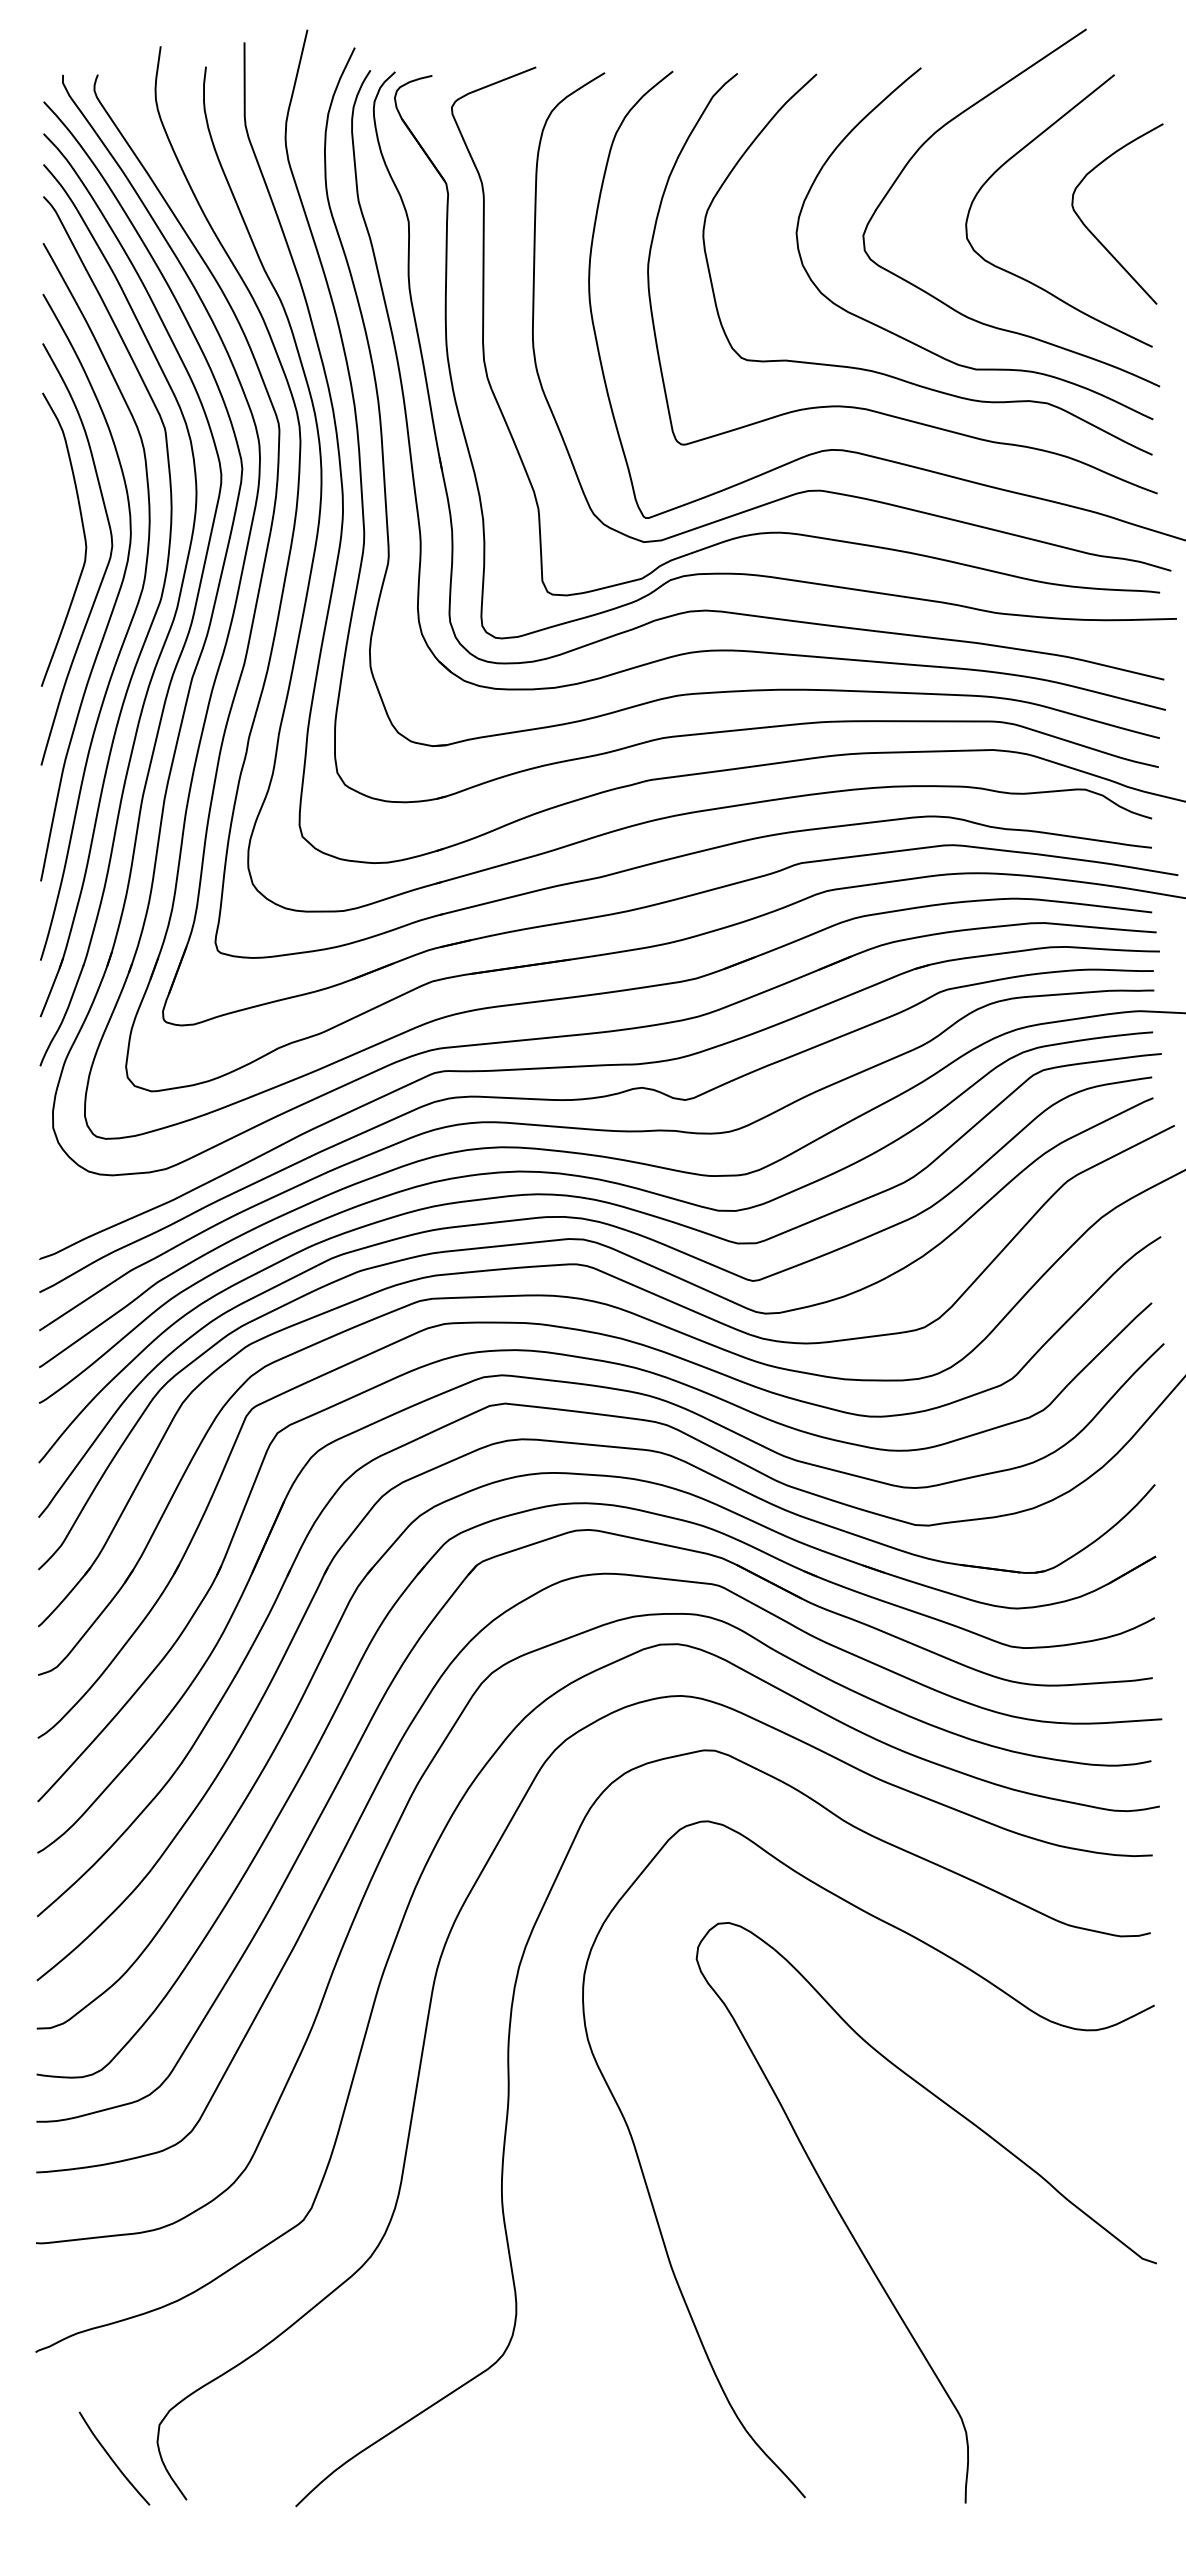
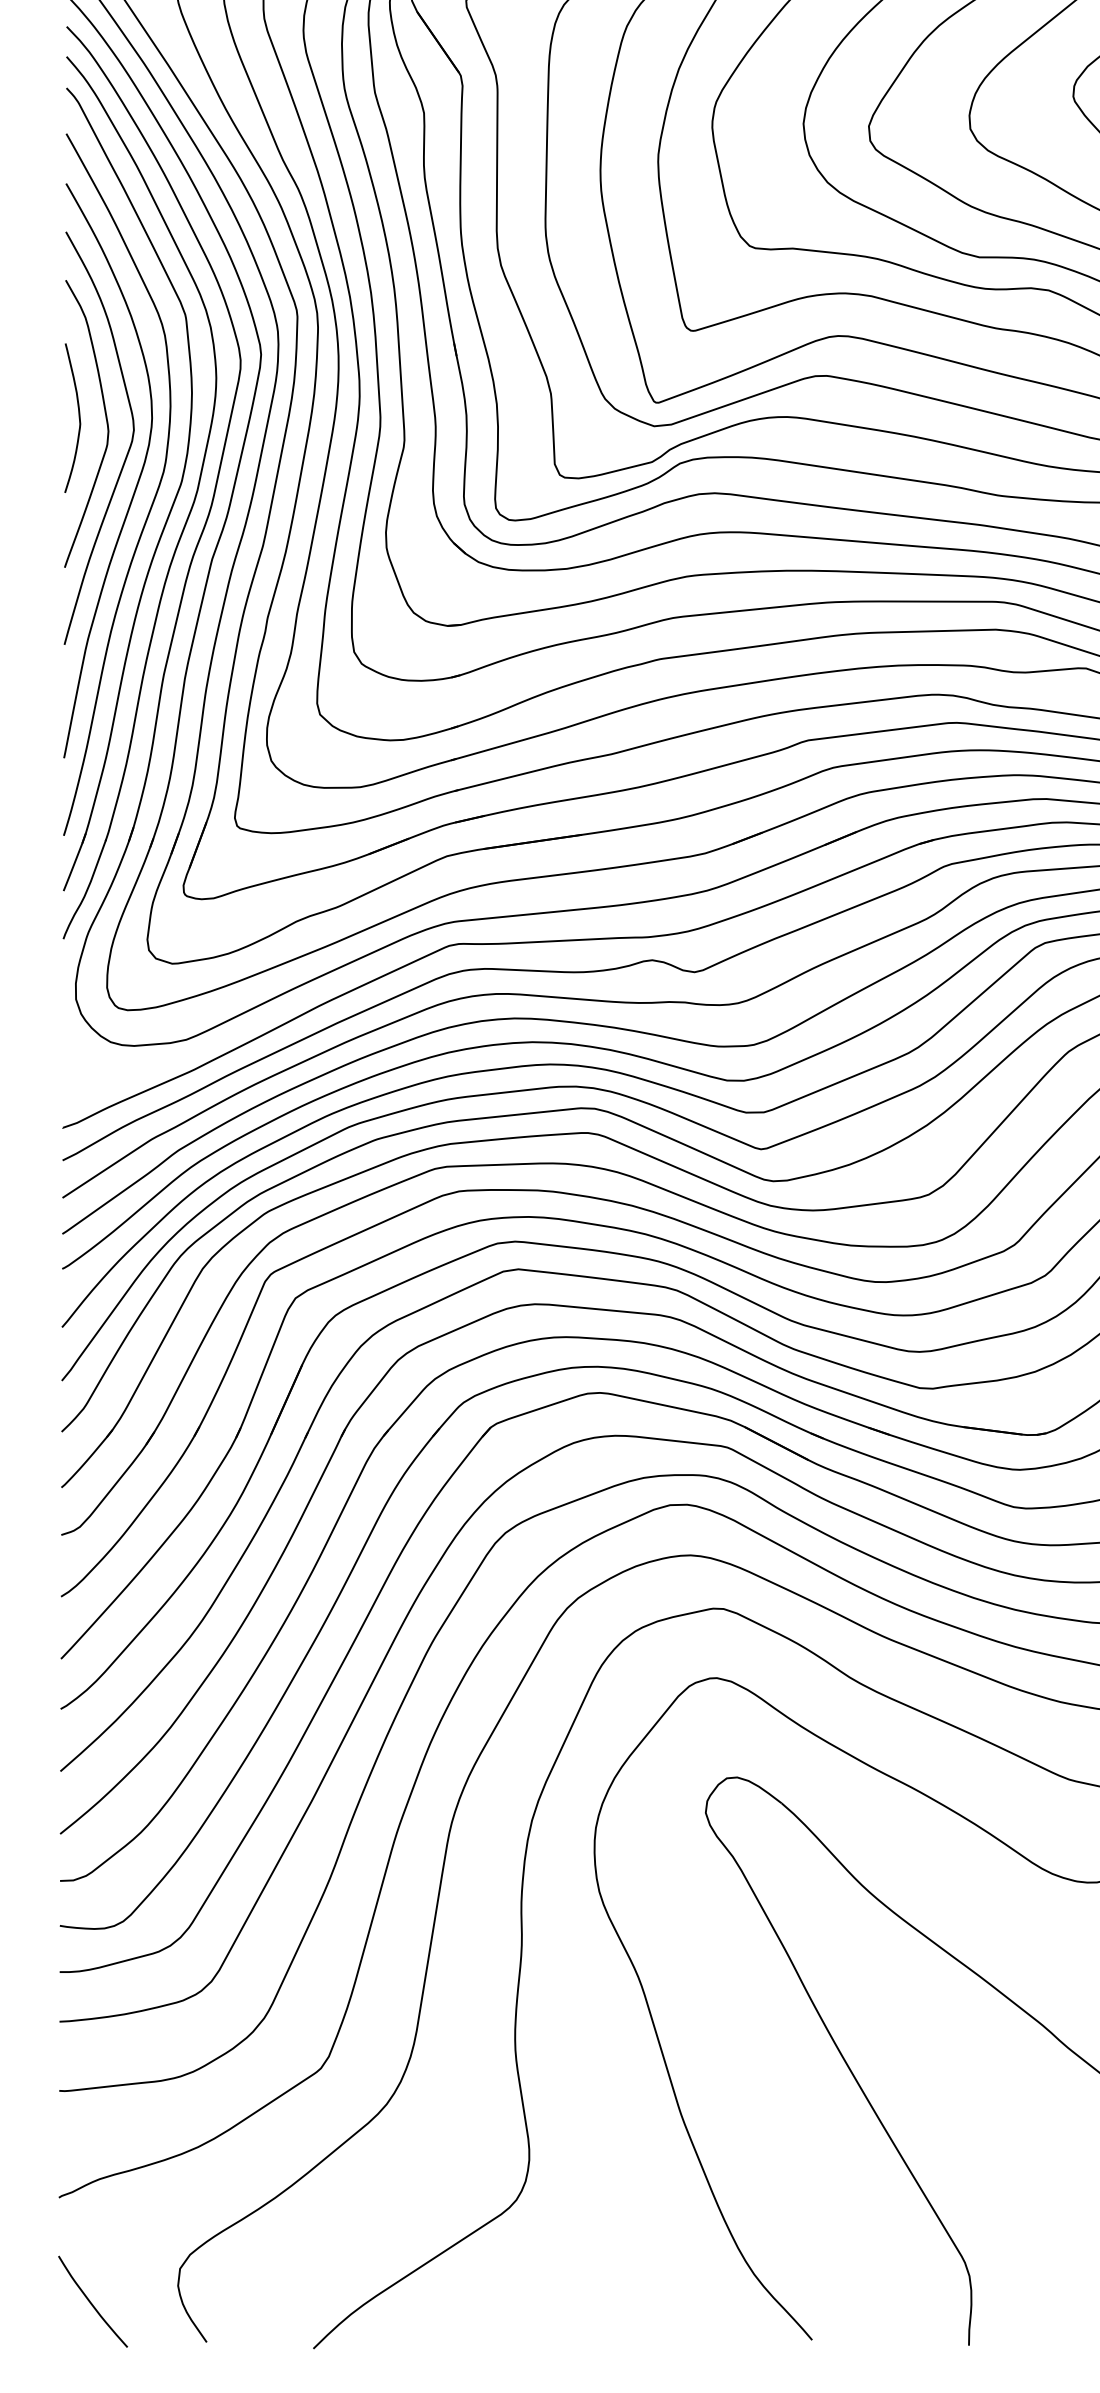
part: (55, 531) -> (78, 415), added
curve: (113, 2459) -> (92, 2302), moved

